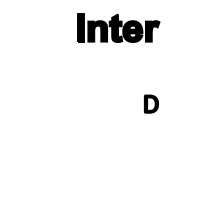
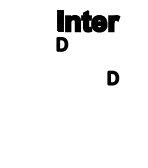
part: (83, 58) -> (62, 43), added

